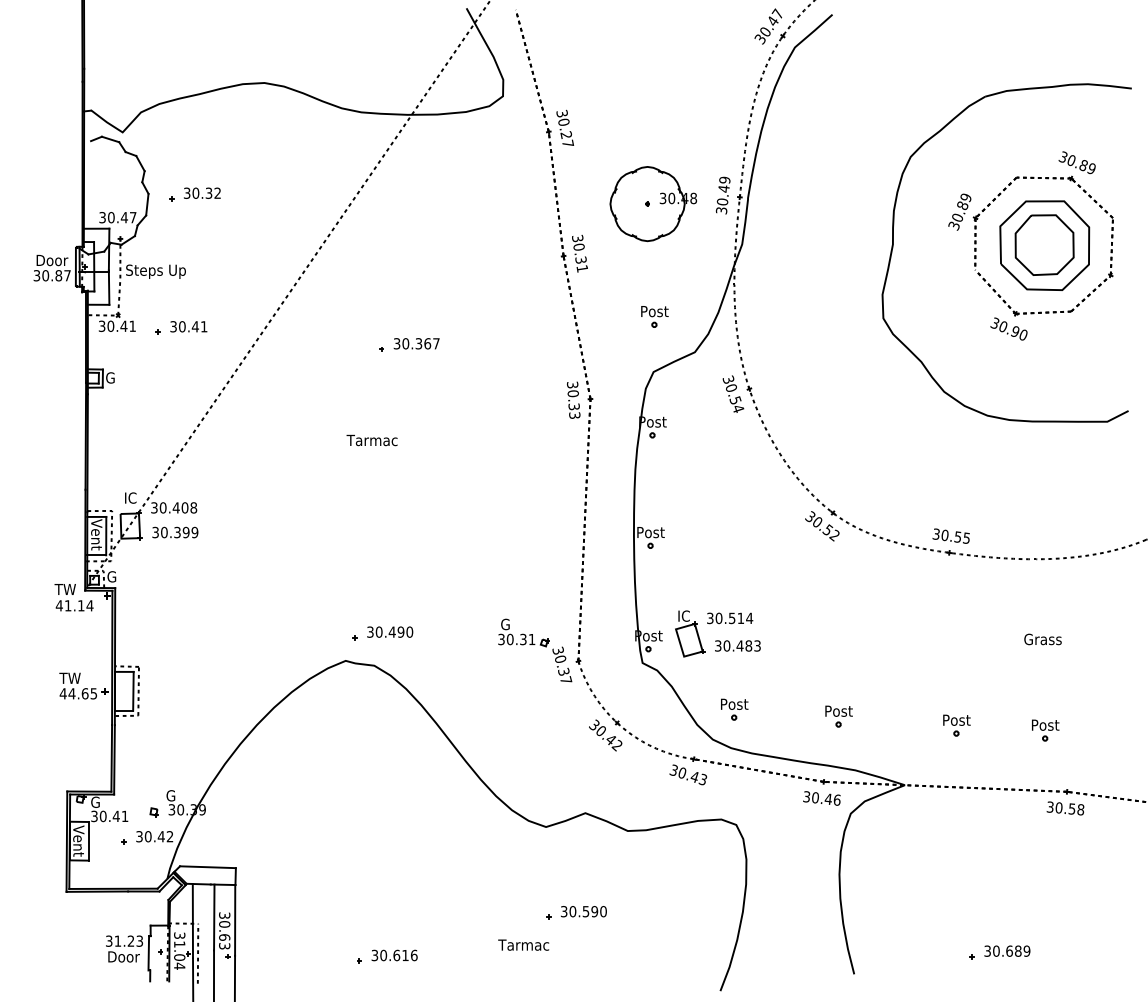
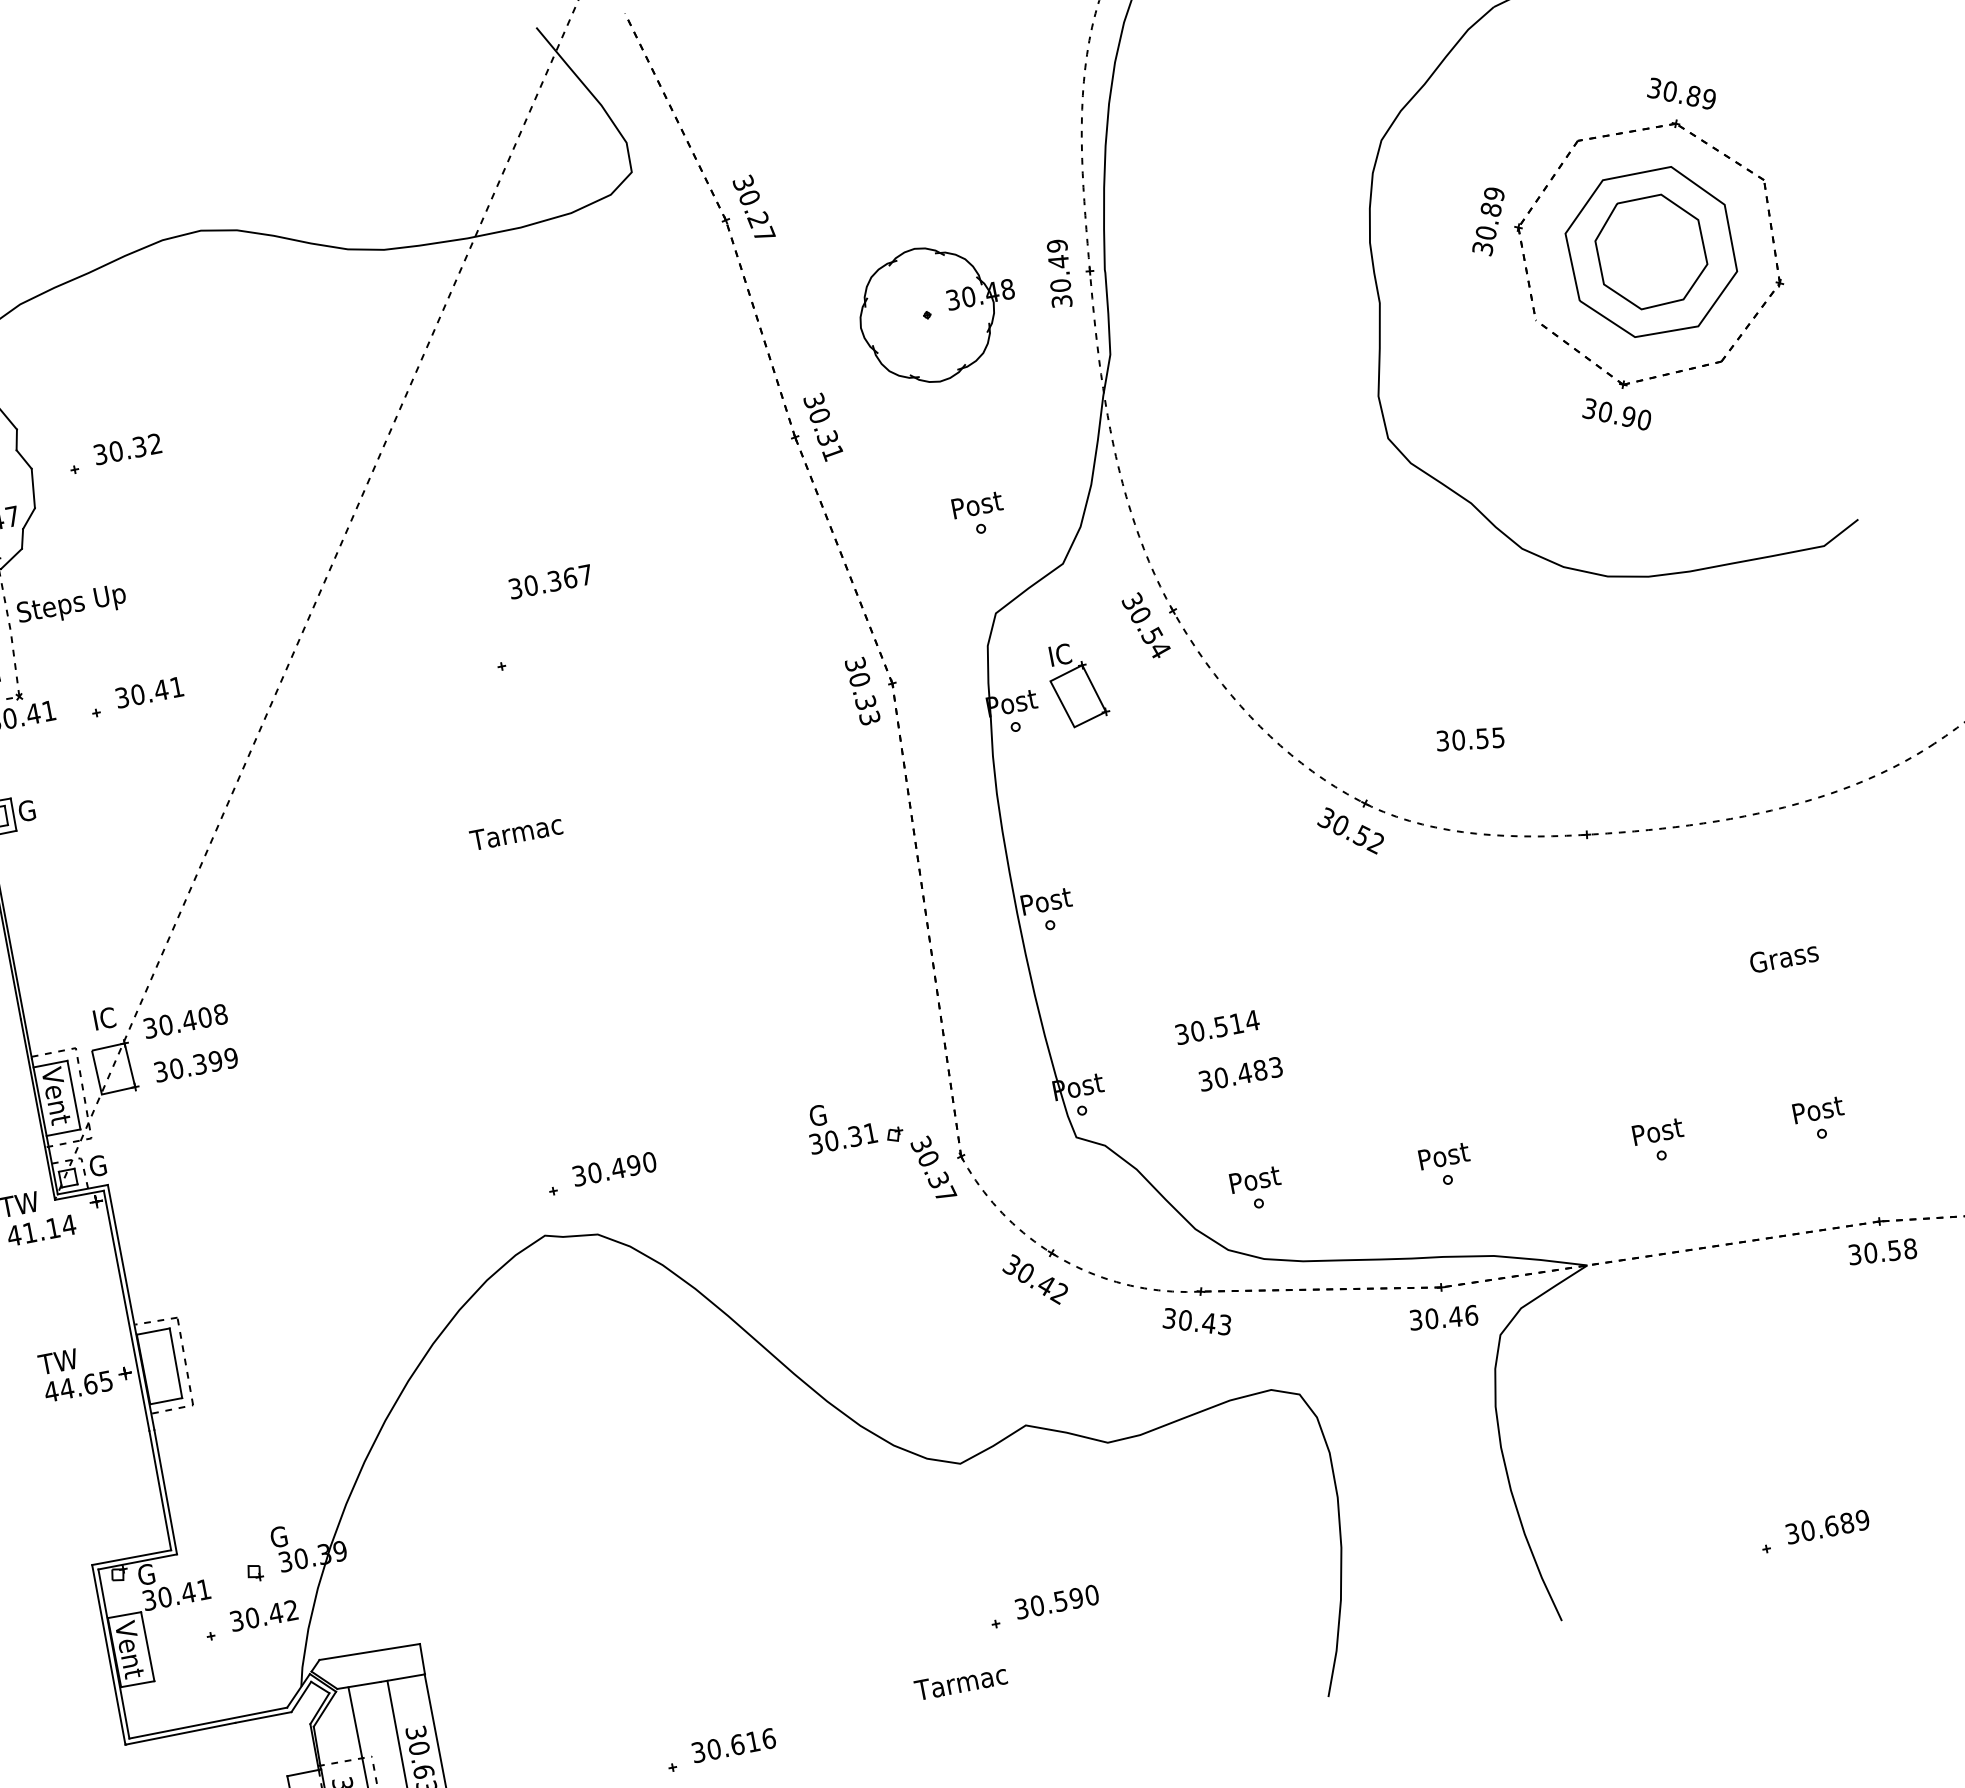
text: (416, 343) -> (550, 581), moved
text: (950, 535) -> (1468, 738), moved
part: (690, 633) -> (1077, 683), moved

